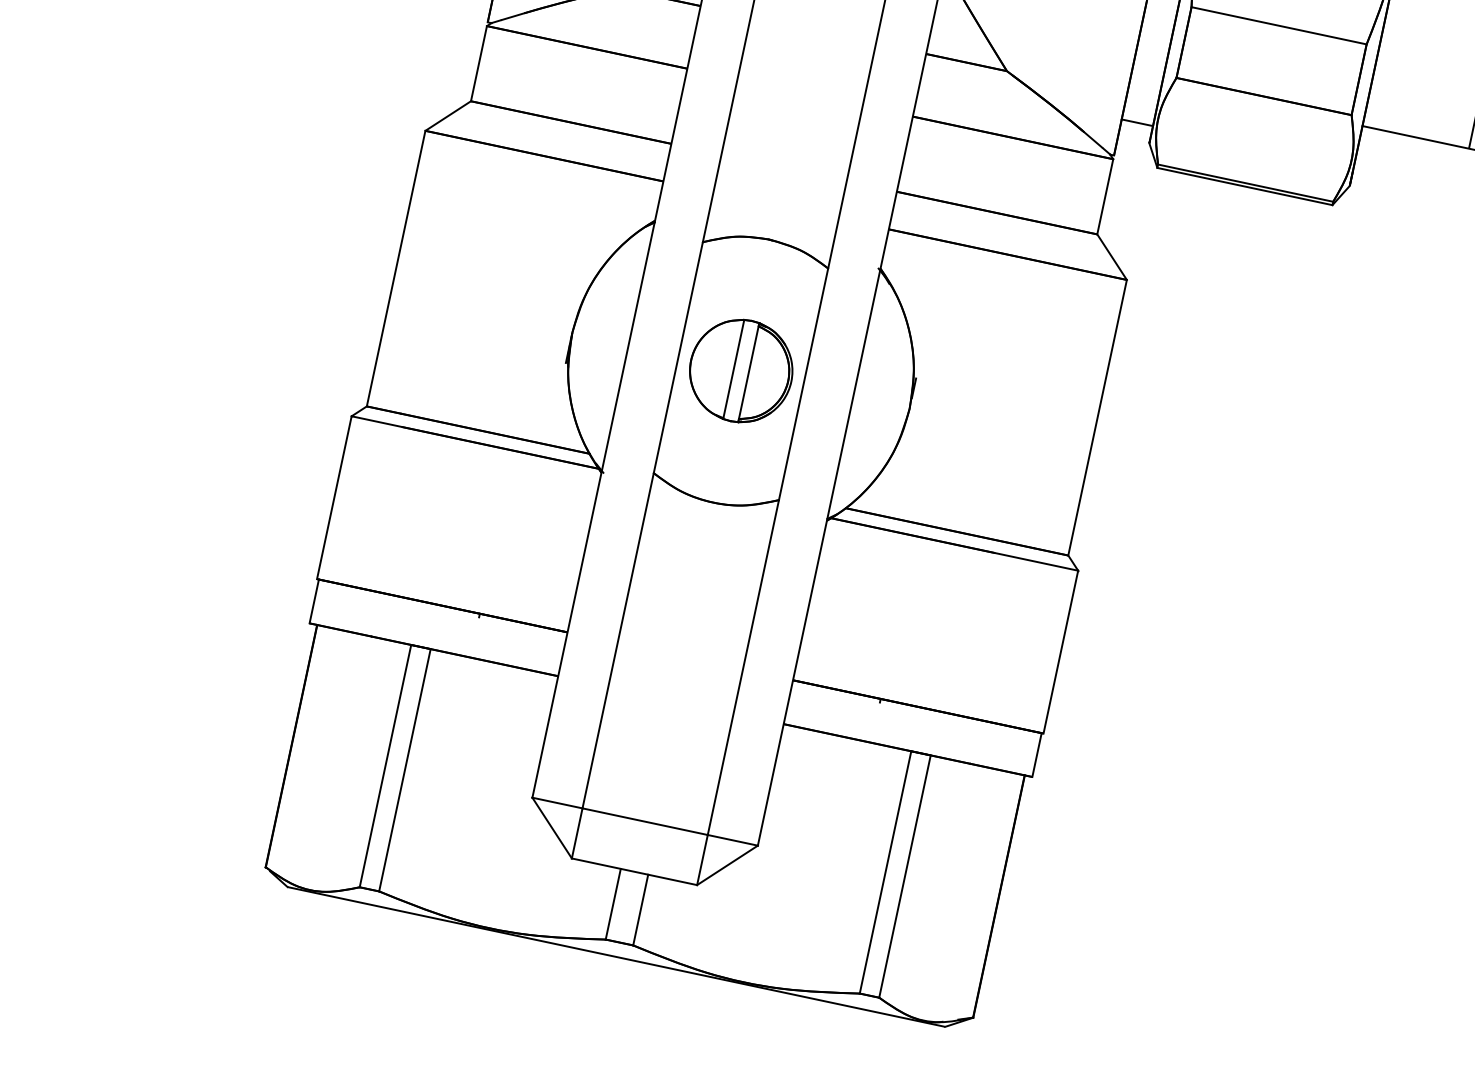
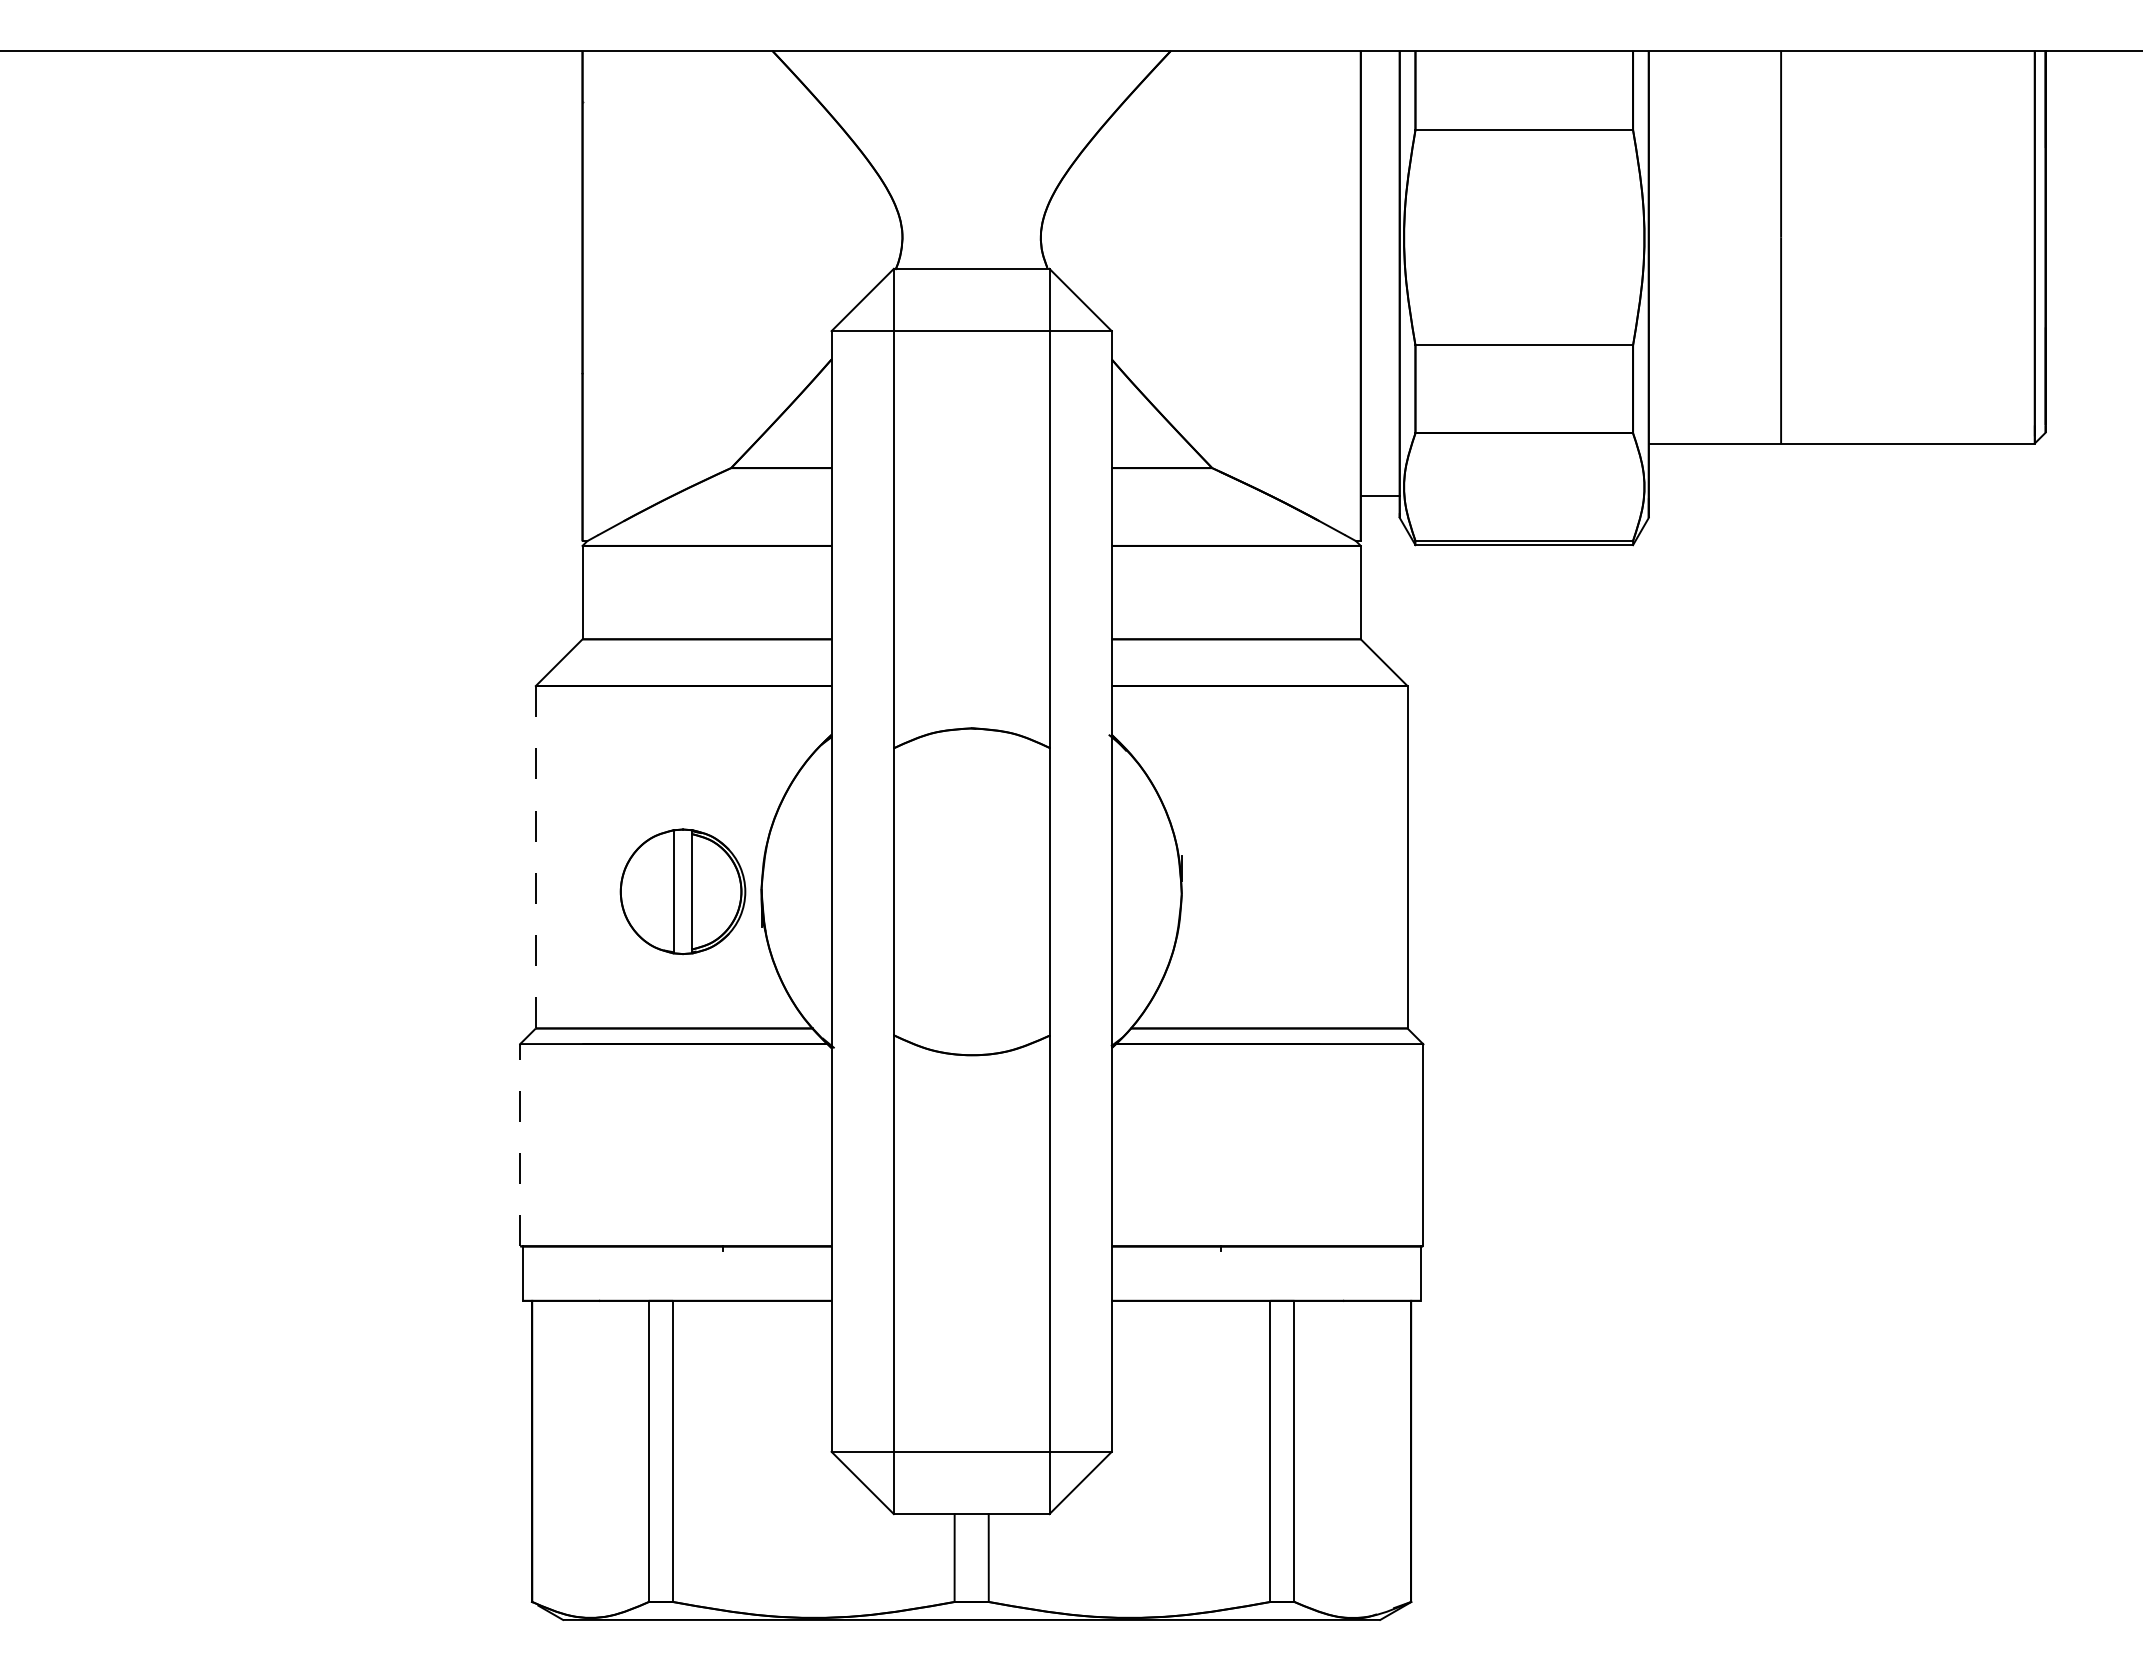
line: (395, 267) -> (535, 856), solid -> dashed
part: (740, 370) -> (682, 891), moved
line: (334, 497) -> (520, 1144), solid -> dashed

